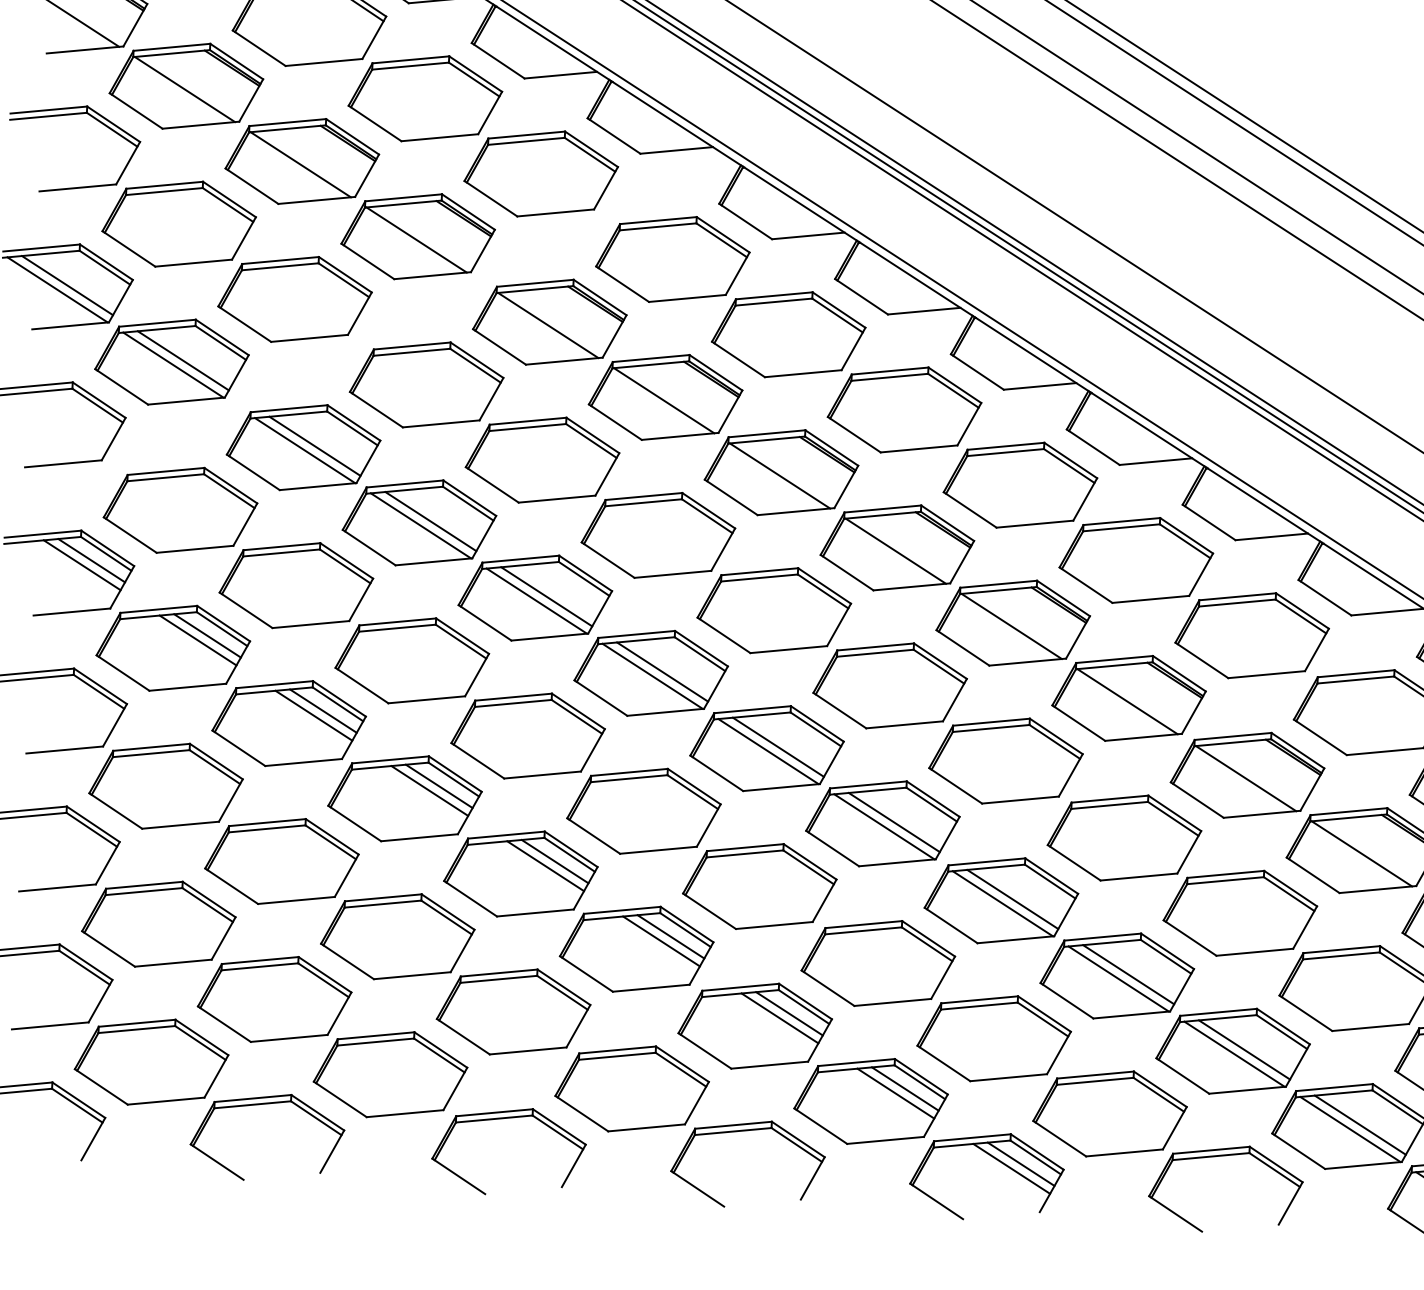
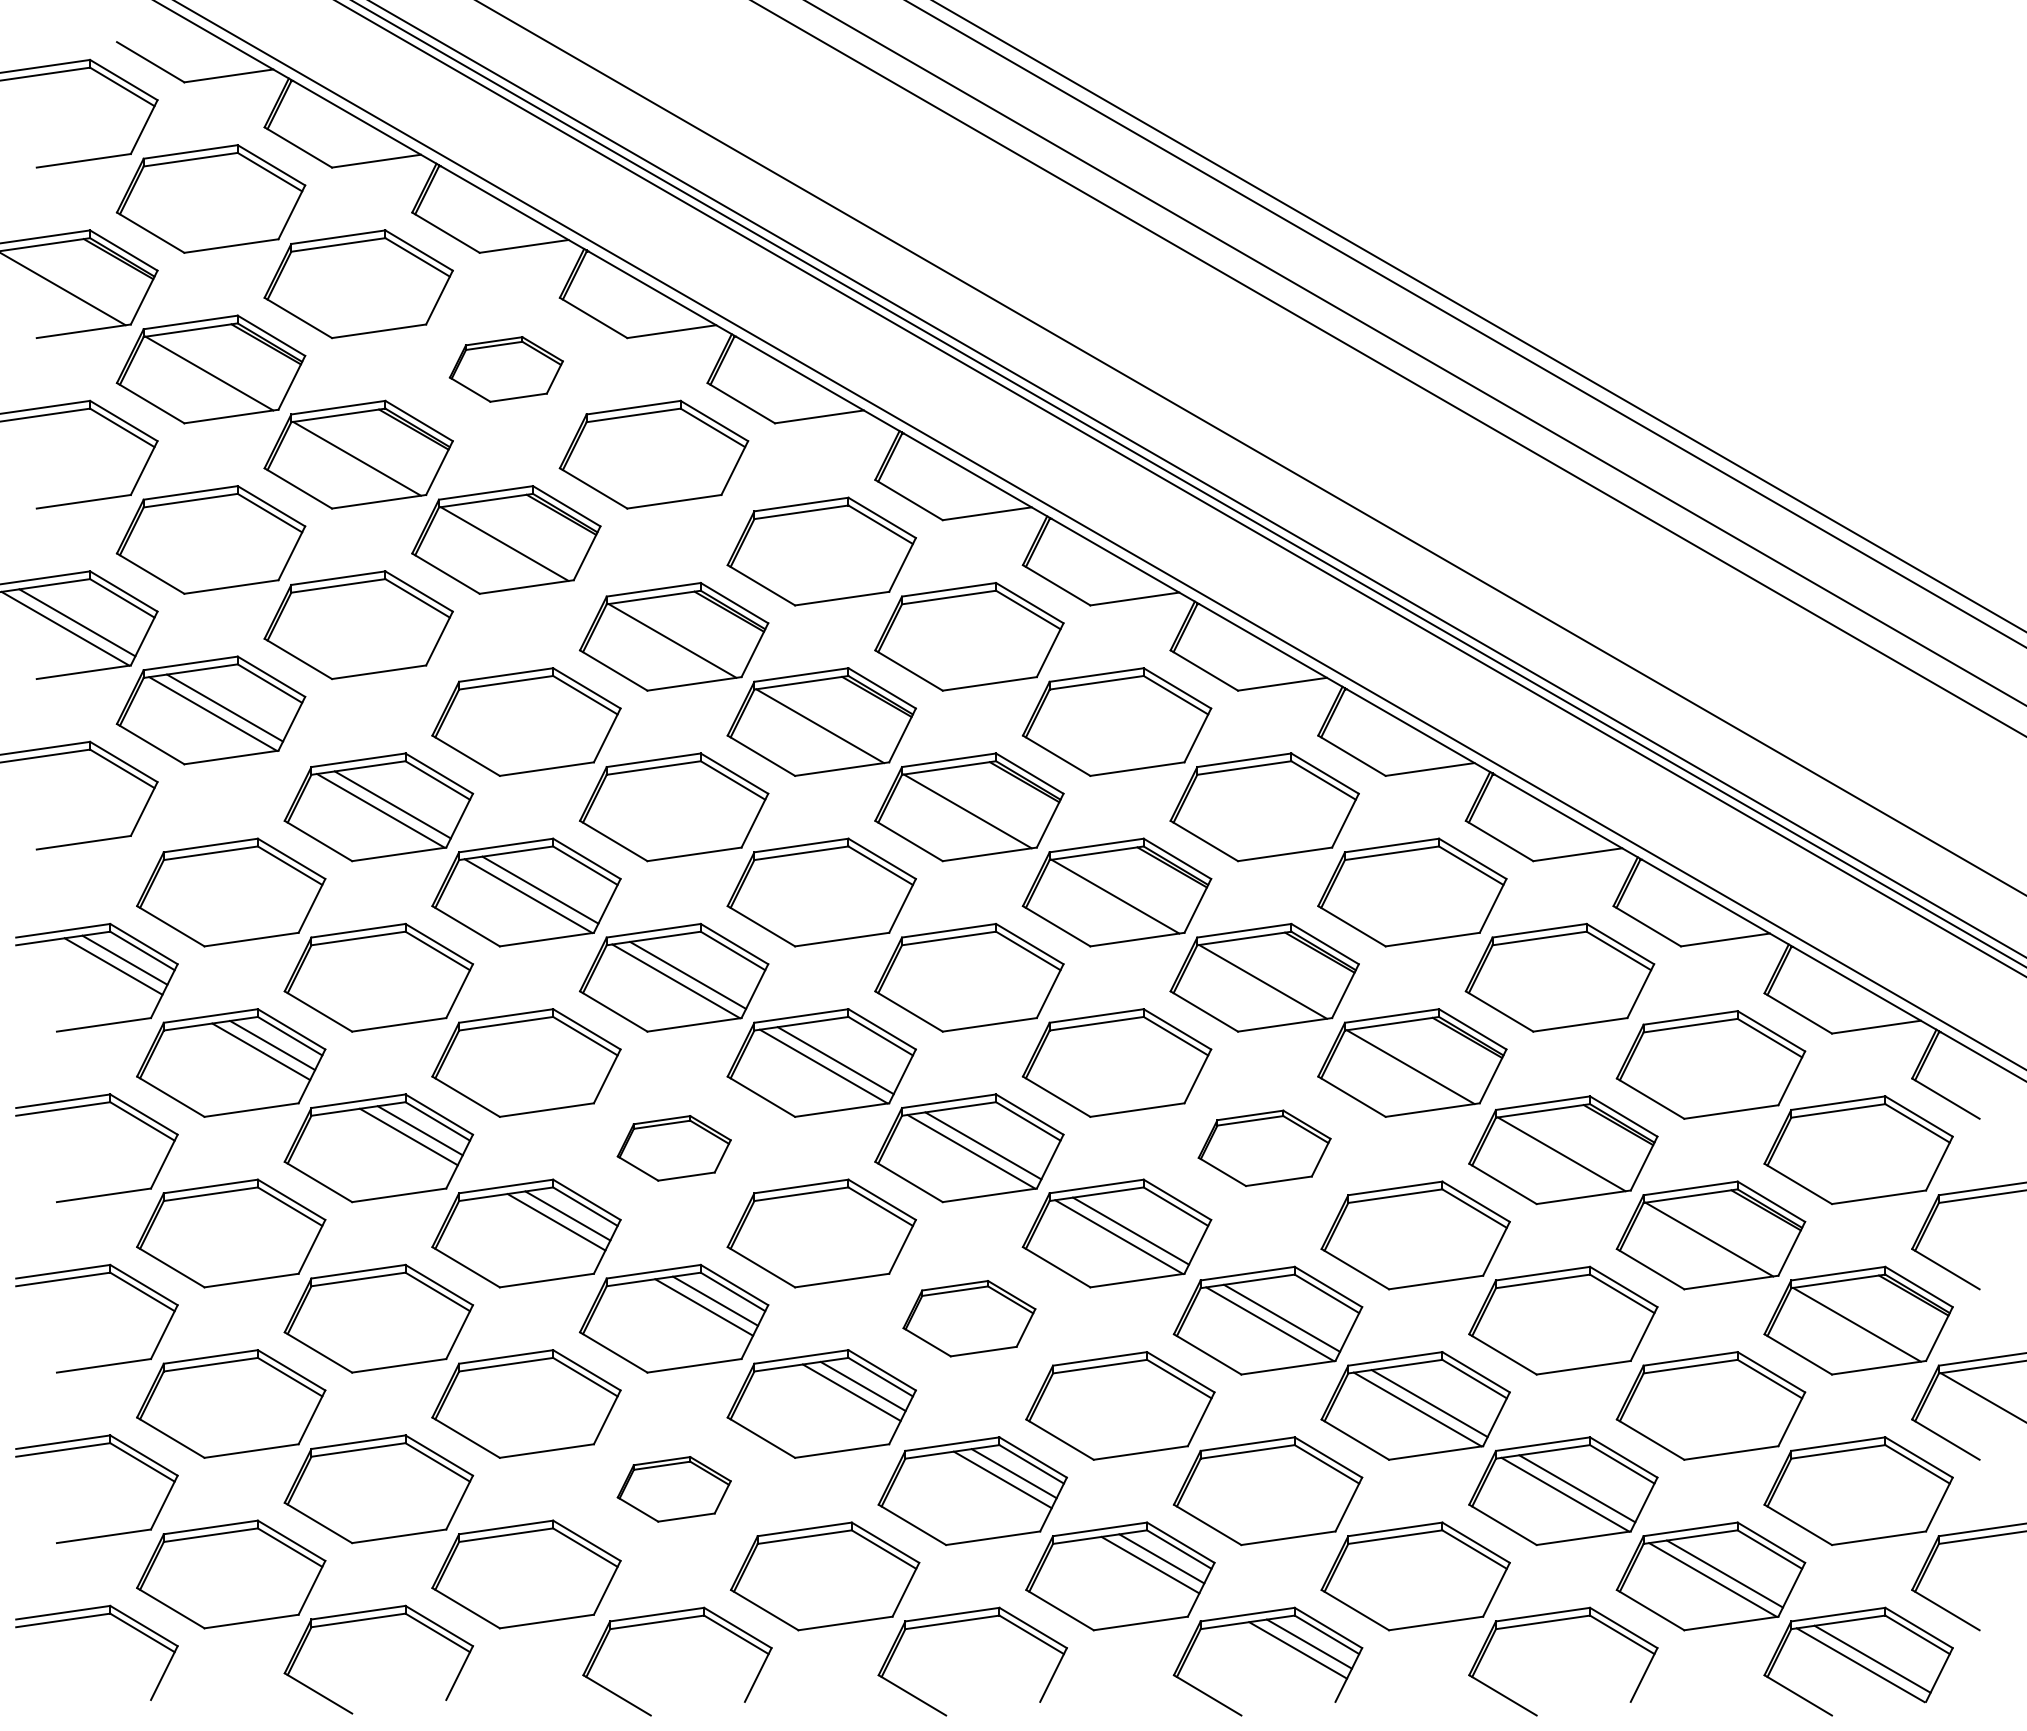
part: (425, 98) -> (506, 369), size x0.6
part: (528, 736) -> (674, 1148), size x0.6
part: (1005, 761) -> (1264, 1148), size x0.7
part: (759, 886) -> (969, 1318), size x0.7
part: (513, 1012) -> (674, 1489), size x0.6

